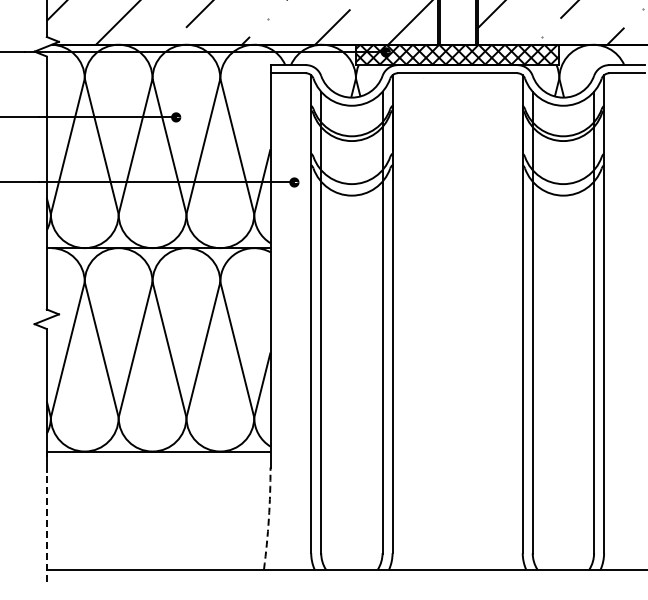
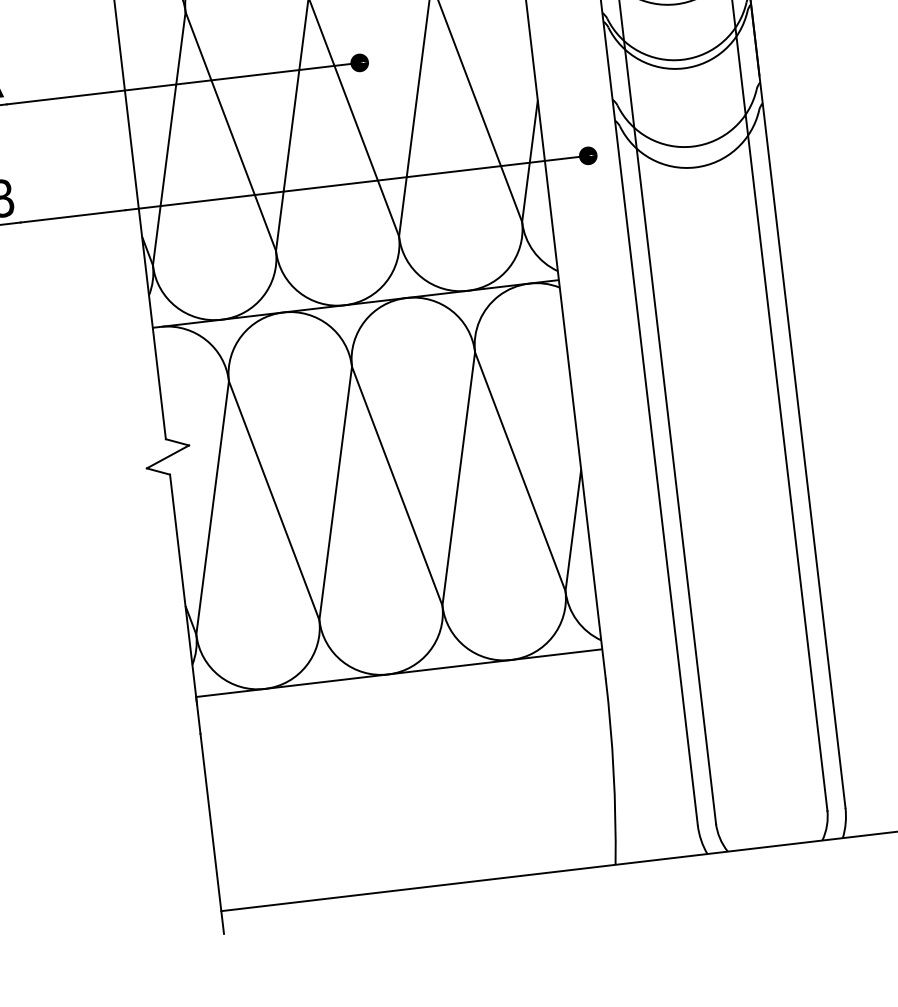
arc: (268, 518) -> (612, 771), dashed -> solid
line: (46, 526) -> (211, 833), dashed -> solid

